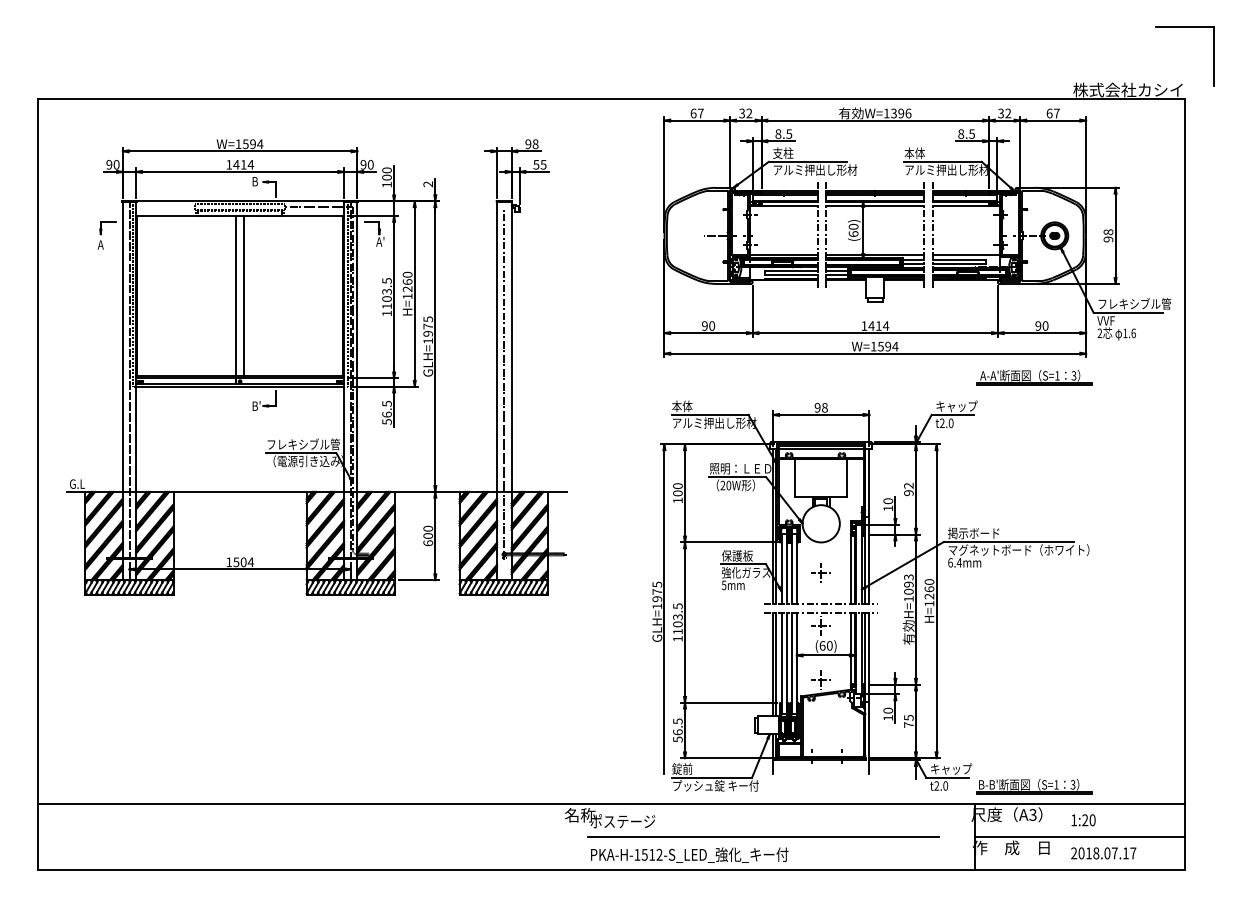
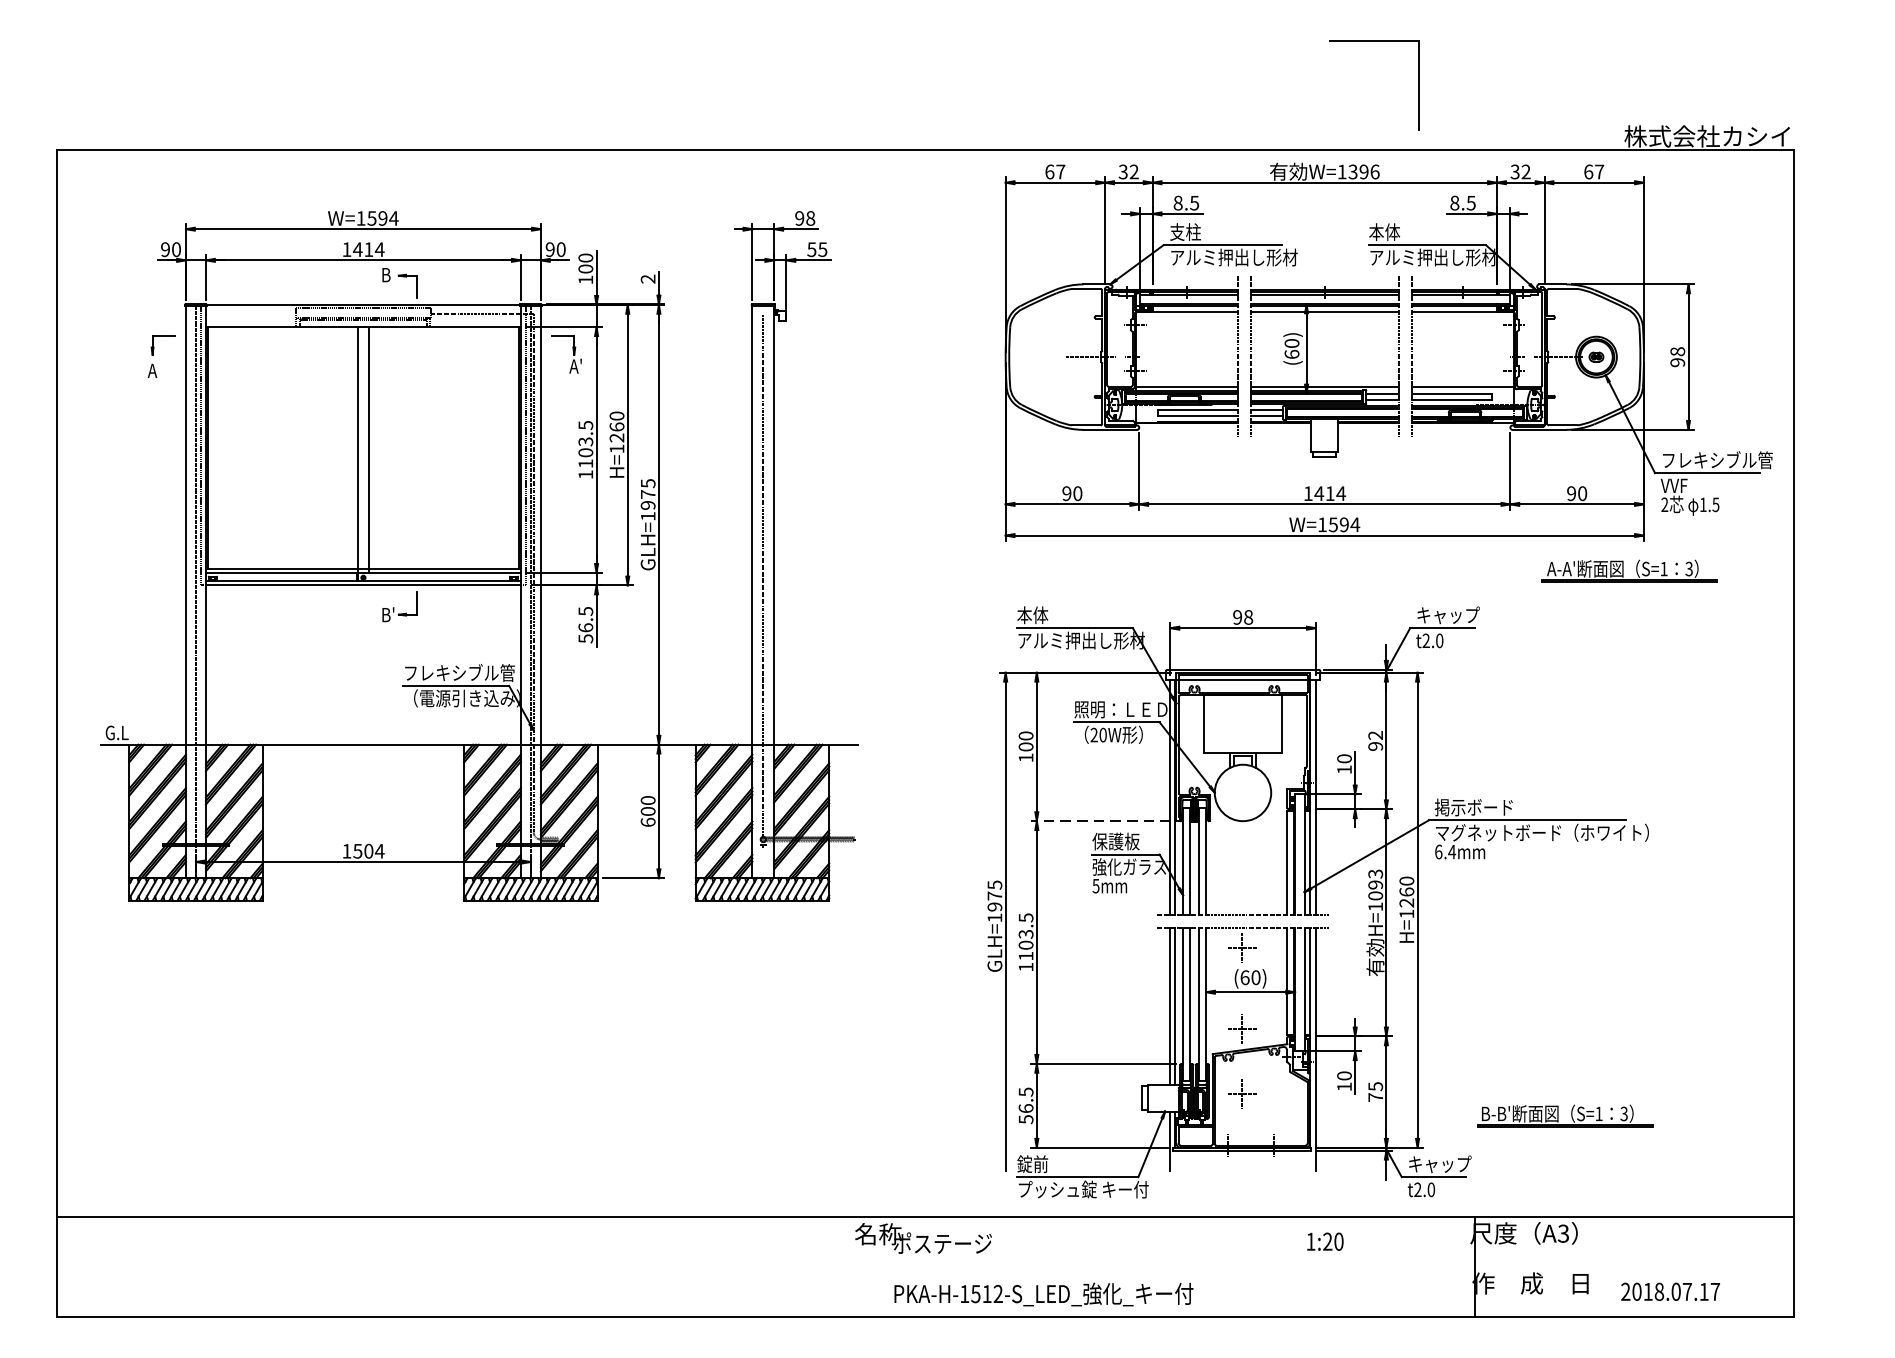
part: (1184, 27) -> (1373, 41), moved
text: (1133, 332) -> (1715, 503), 1.6 -> 1.5
part: (1034, 377) -> (1629, 571), moved
line: (726, 542) -> (1099, 821), solid -> dashed
part: (820, 572) -> (1241, 1093), moved
part: (1034, 786) -> (1565, 1116), moved
text: (1083, 820) -> (1325, 1242), moved
line: (763, 836) -> (1155, 1266), removed
line: (1079, 836) -> (1633, 1266), removed

